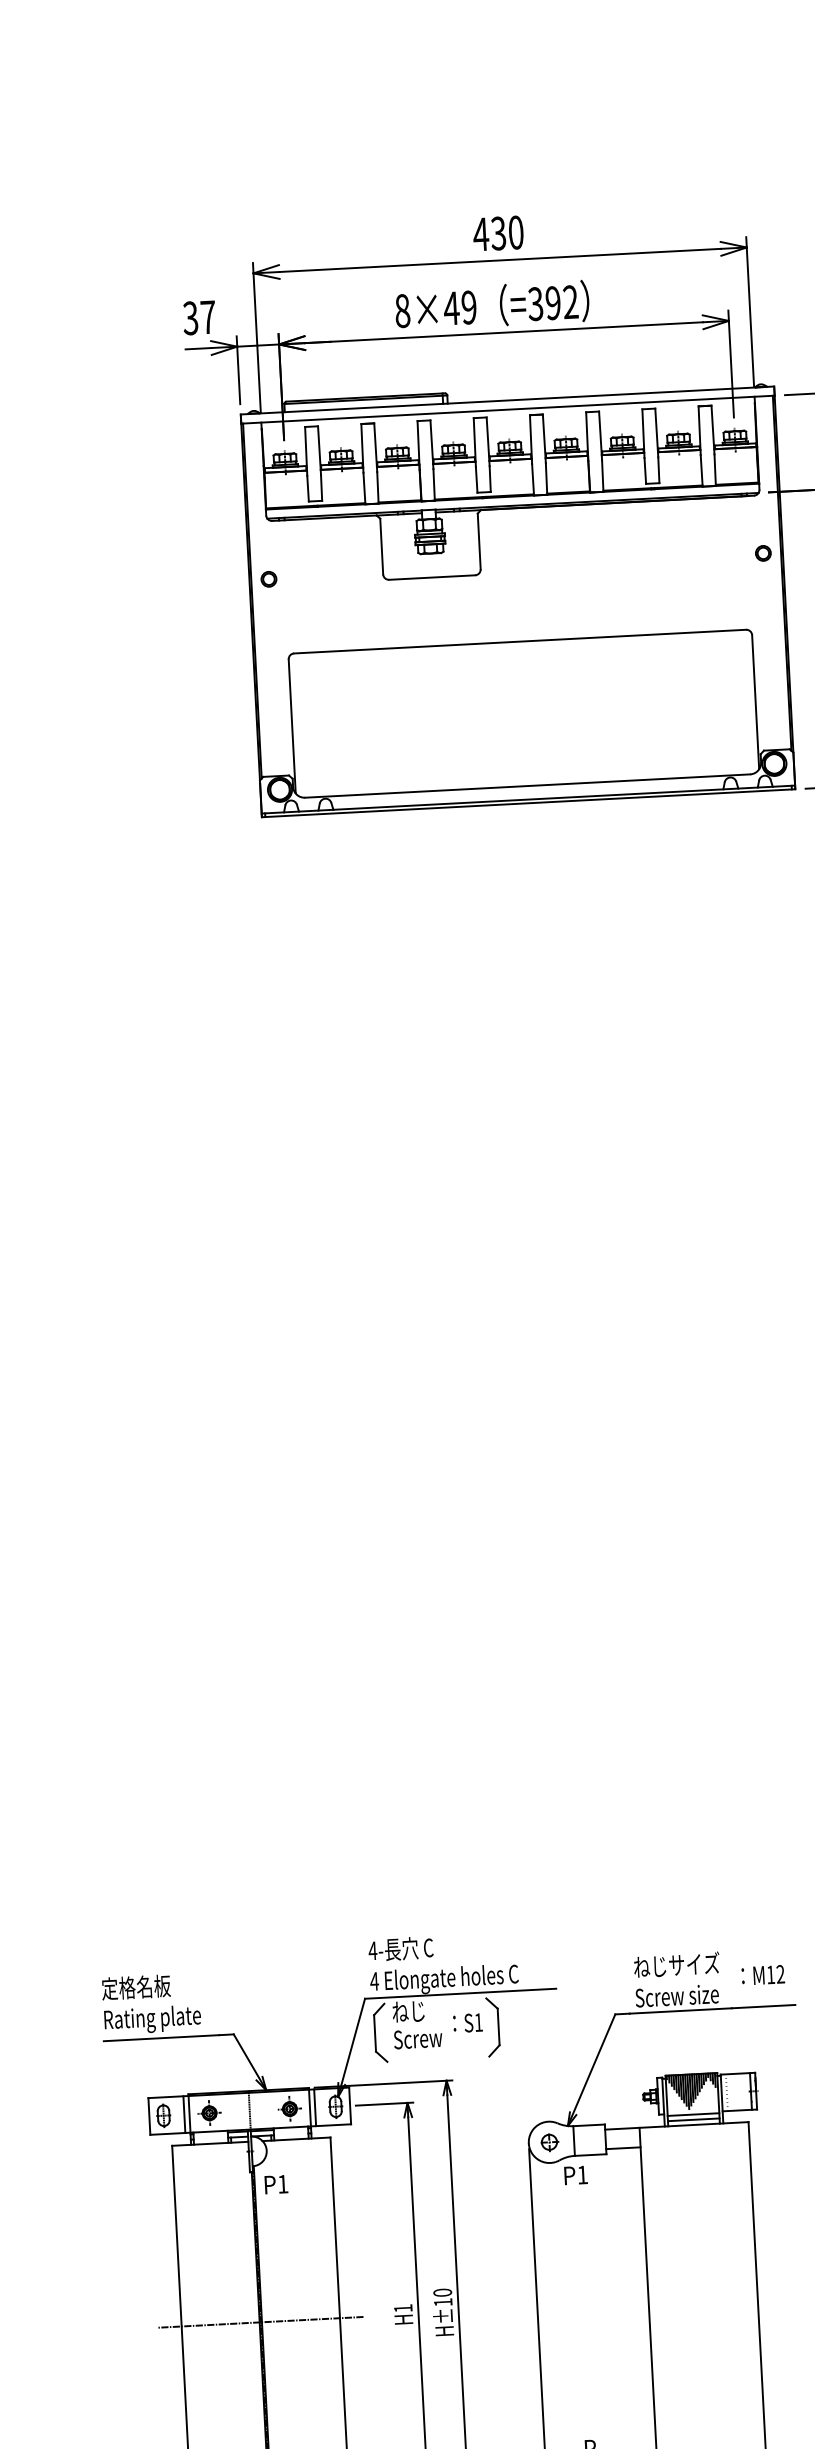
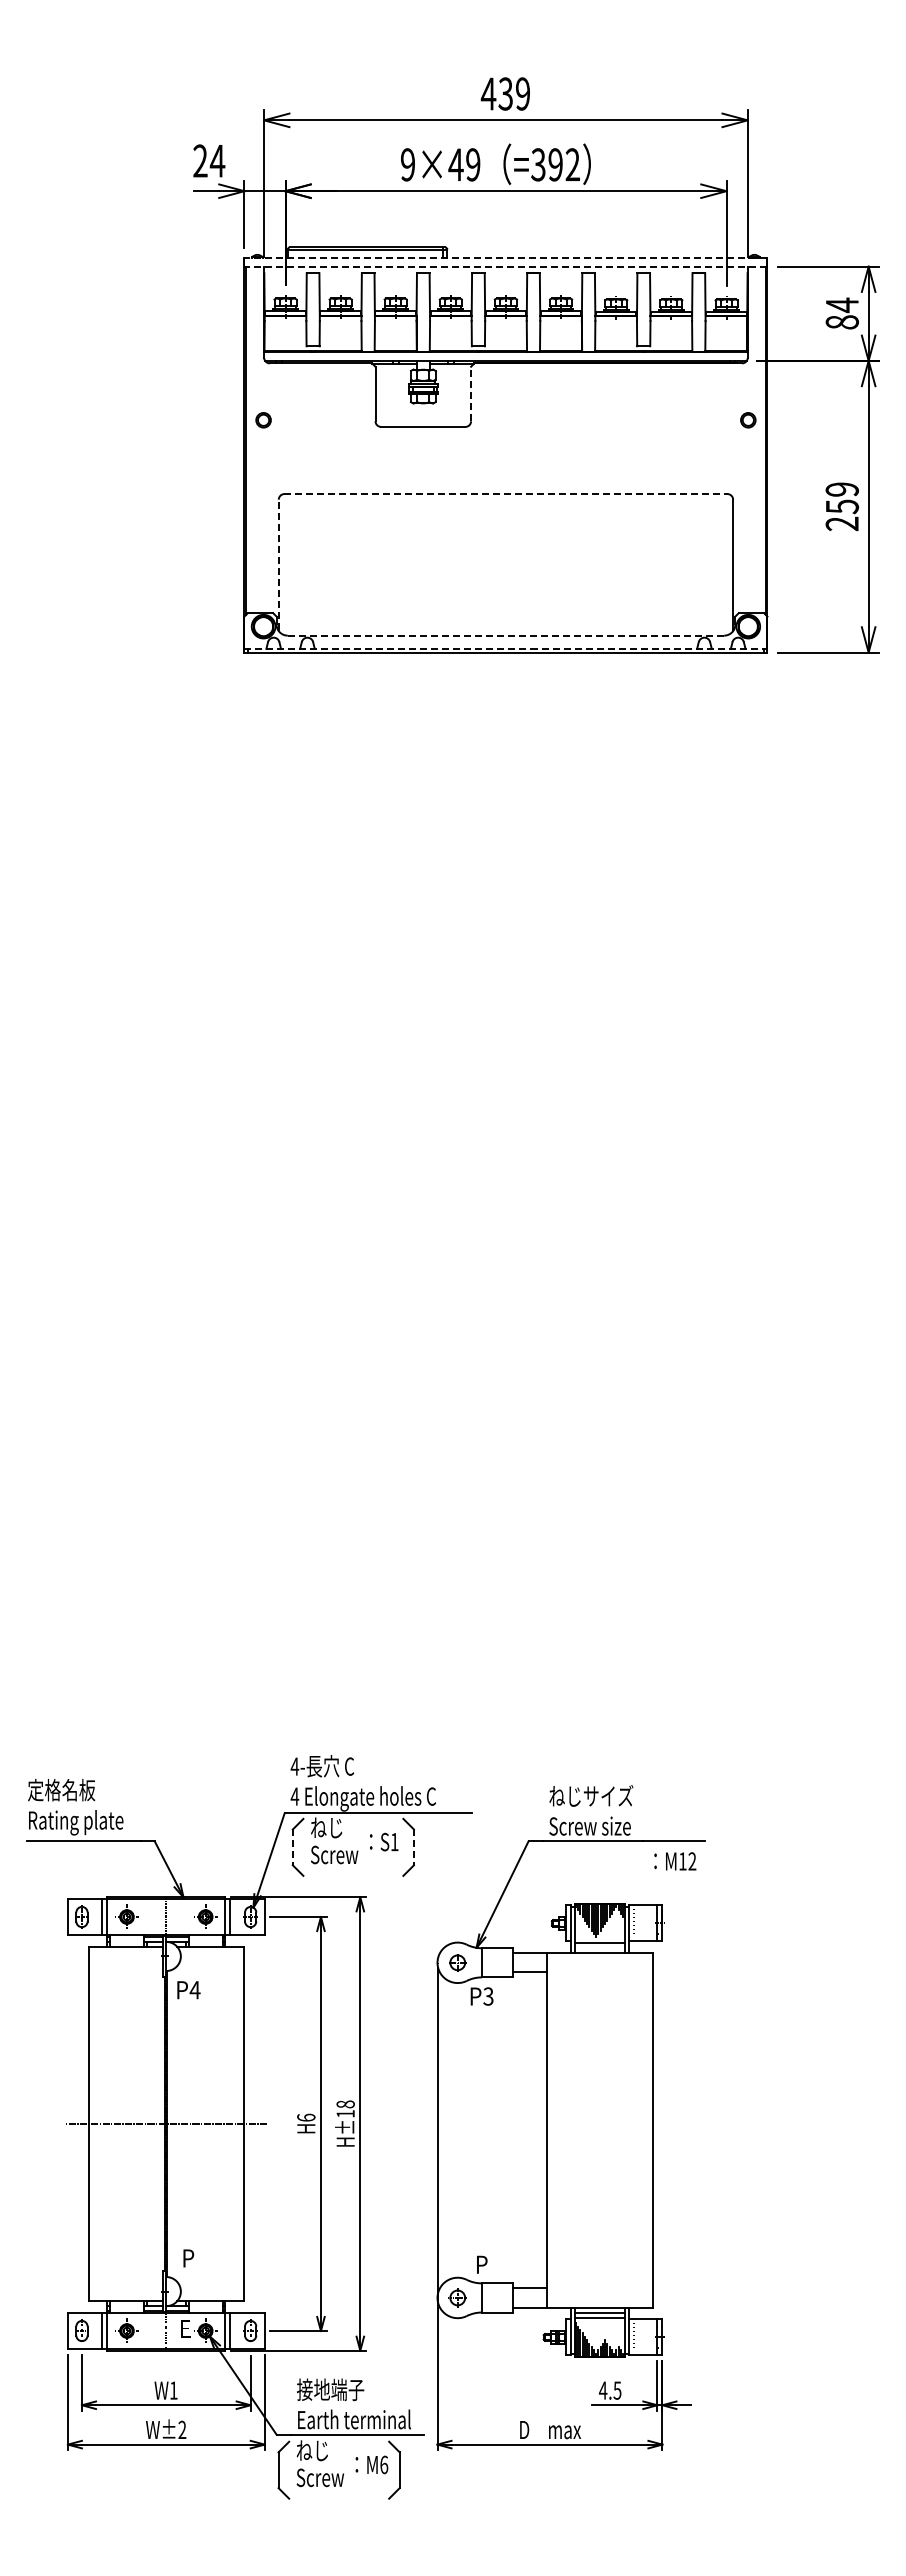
text: (516, 232) -> (523, 93), 430 -> 439
text: (403, 310) -> (408, 164), 8×49 -> 9×49
text: (199, 318) -> (209, 161), 37 -> 24
line: (507, 400) -> (505, 257), solid -> dashed
line: (507, 409) -> (505, 266), solid -> dashed
line: (479, 540) -> (471, 393), solid -> dashed
line: (519, 642) -> (505, 494), solid -> dashed
line: (291, 725) -> (278, 564), solid -> dashed
line: (528, 785) -> (506, 635), solid -> dashed
line: (528, 799) -> (506, 648), solid -> dashed
text: (763, 1975) -> (675, 1861), moved
line: (498, 2027) -> (413, 1847), solid -> dashed
line: (374, 2033) -> (292, 1847), solid -> dashed
line: (693, 2120) -> (599, 1948), removed
text: (582, 2175) -> (488, 1996), P1 -> P3
text: (282, 2184) -> (194, 1990), P1 -> P4
text: (442, 2292) -> (345, 2104), H±10 -> H±18
text: (403, 2308) -> (306, 2117), H1 -> H6

